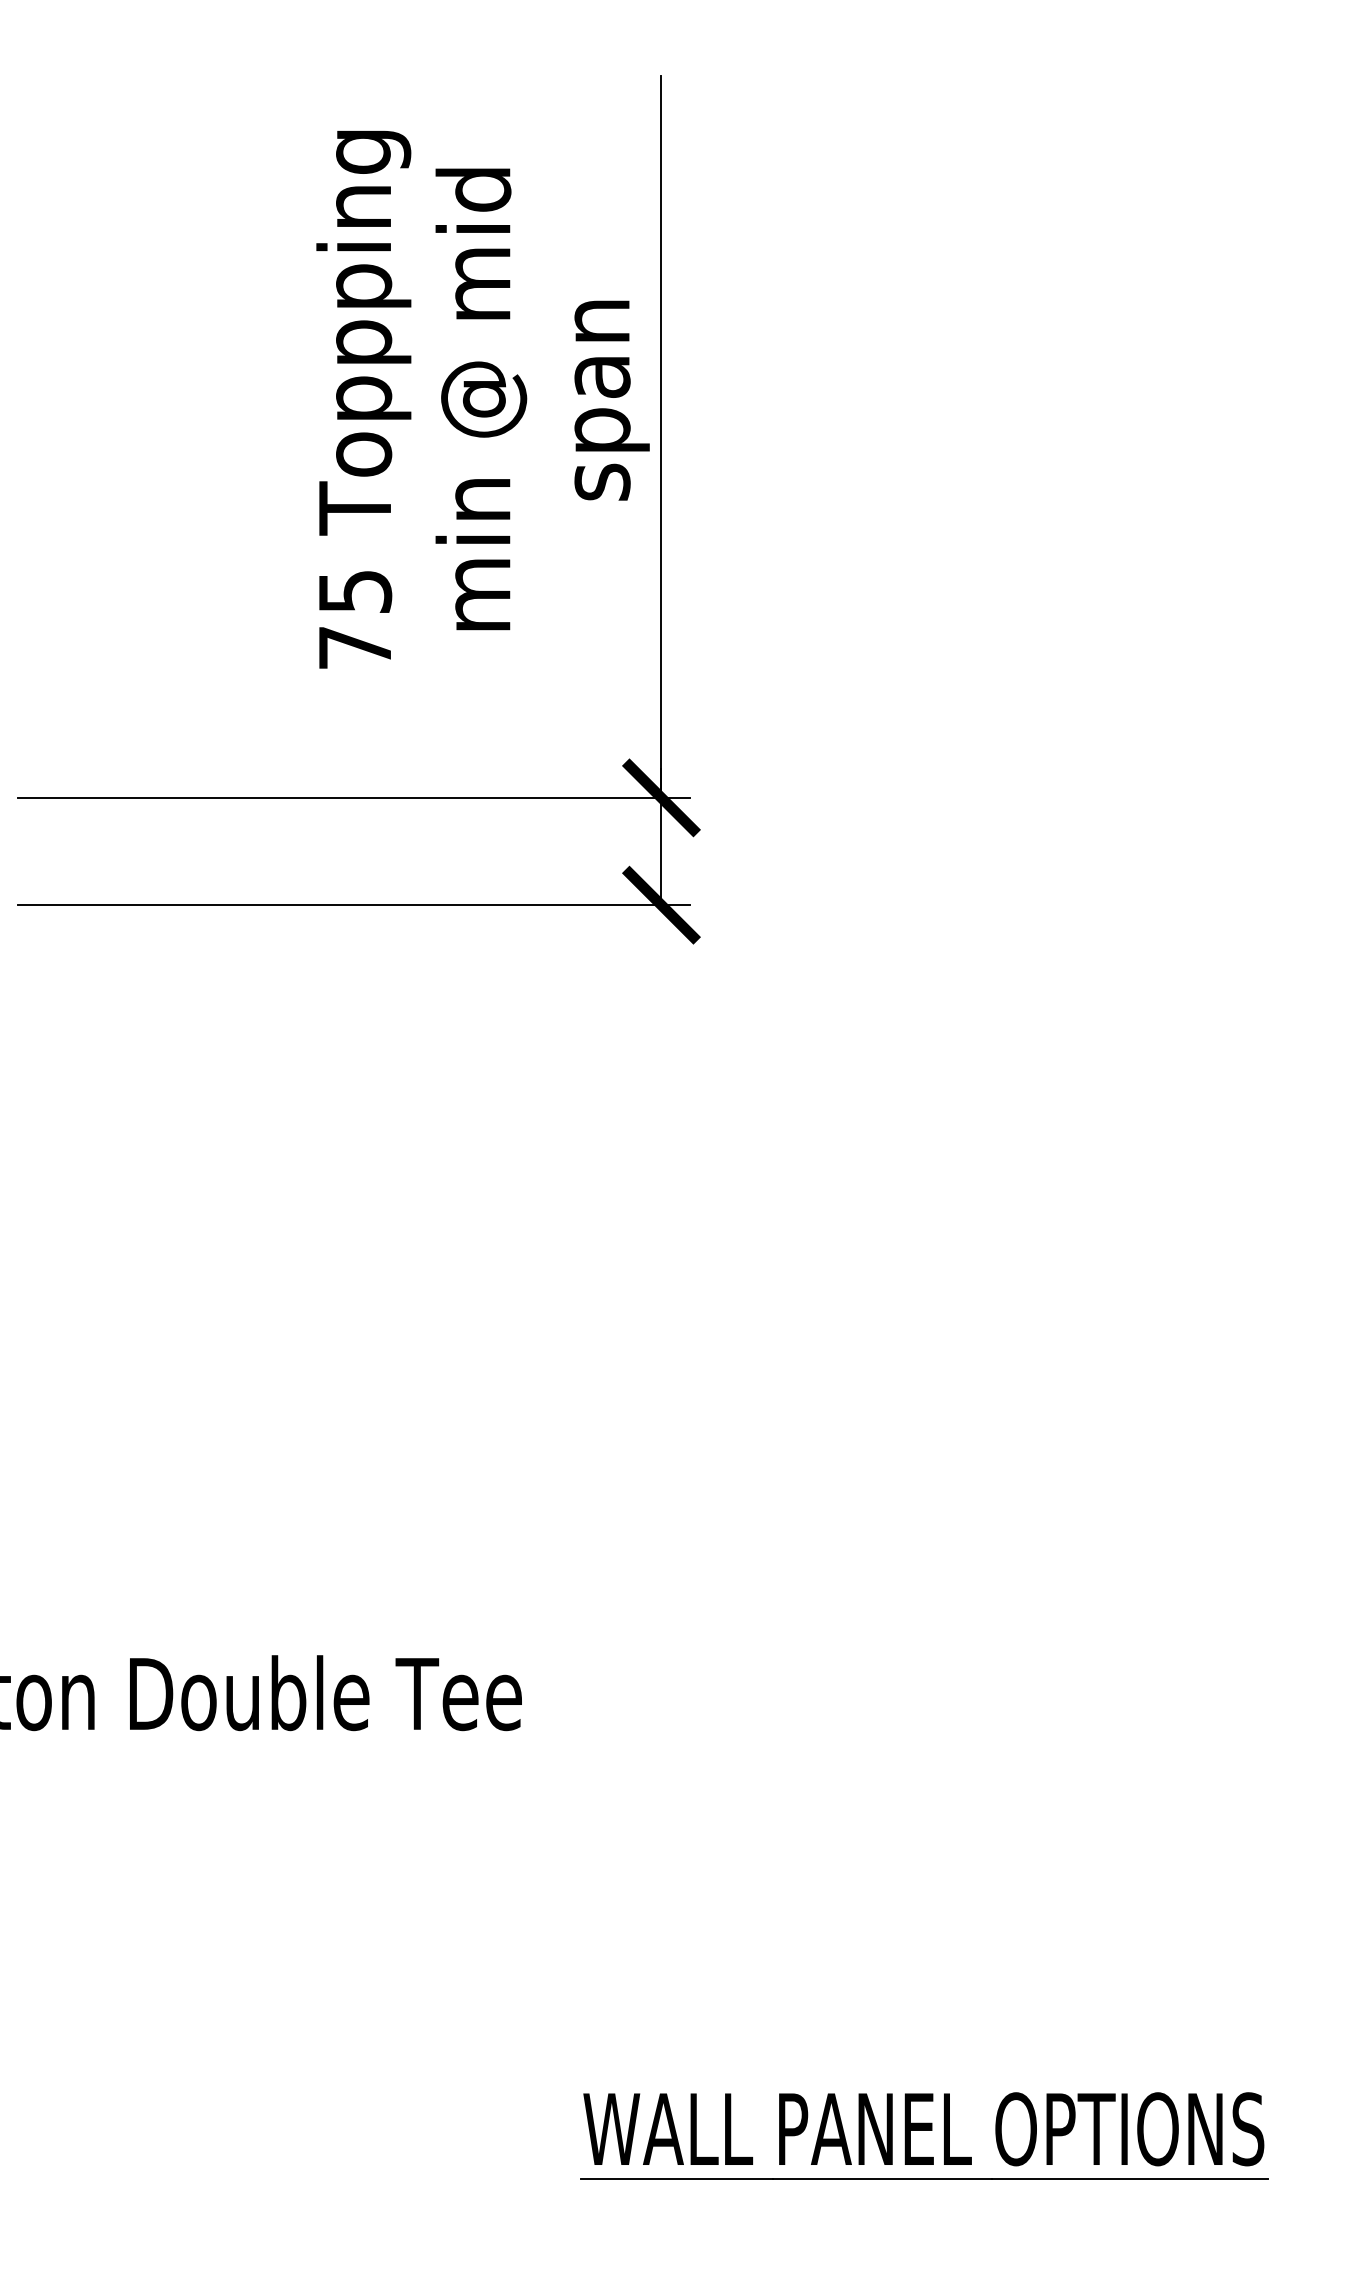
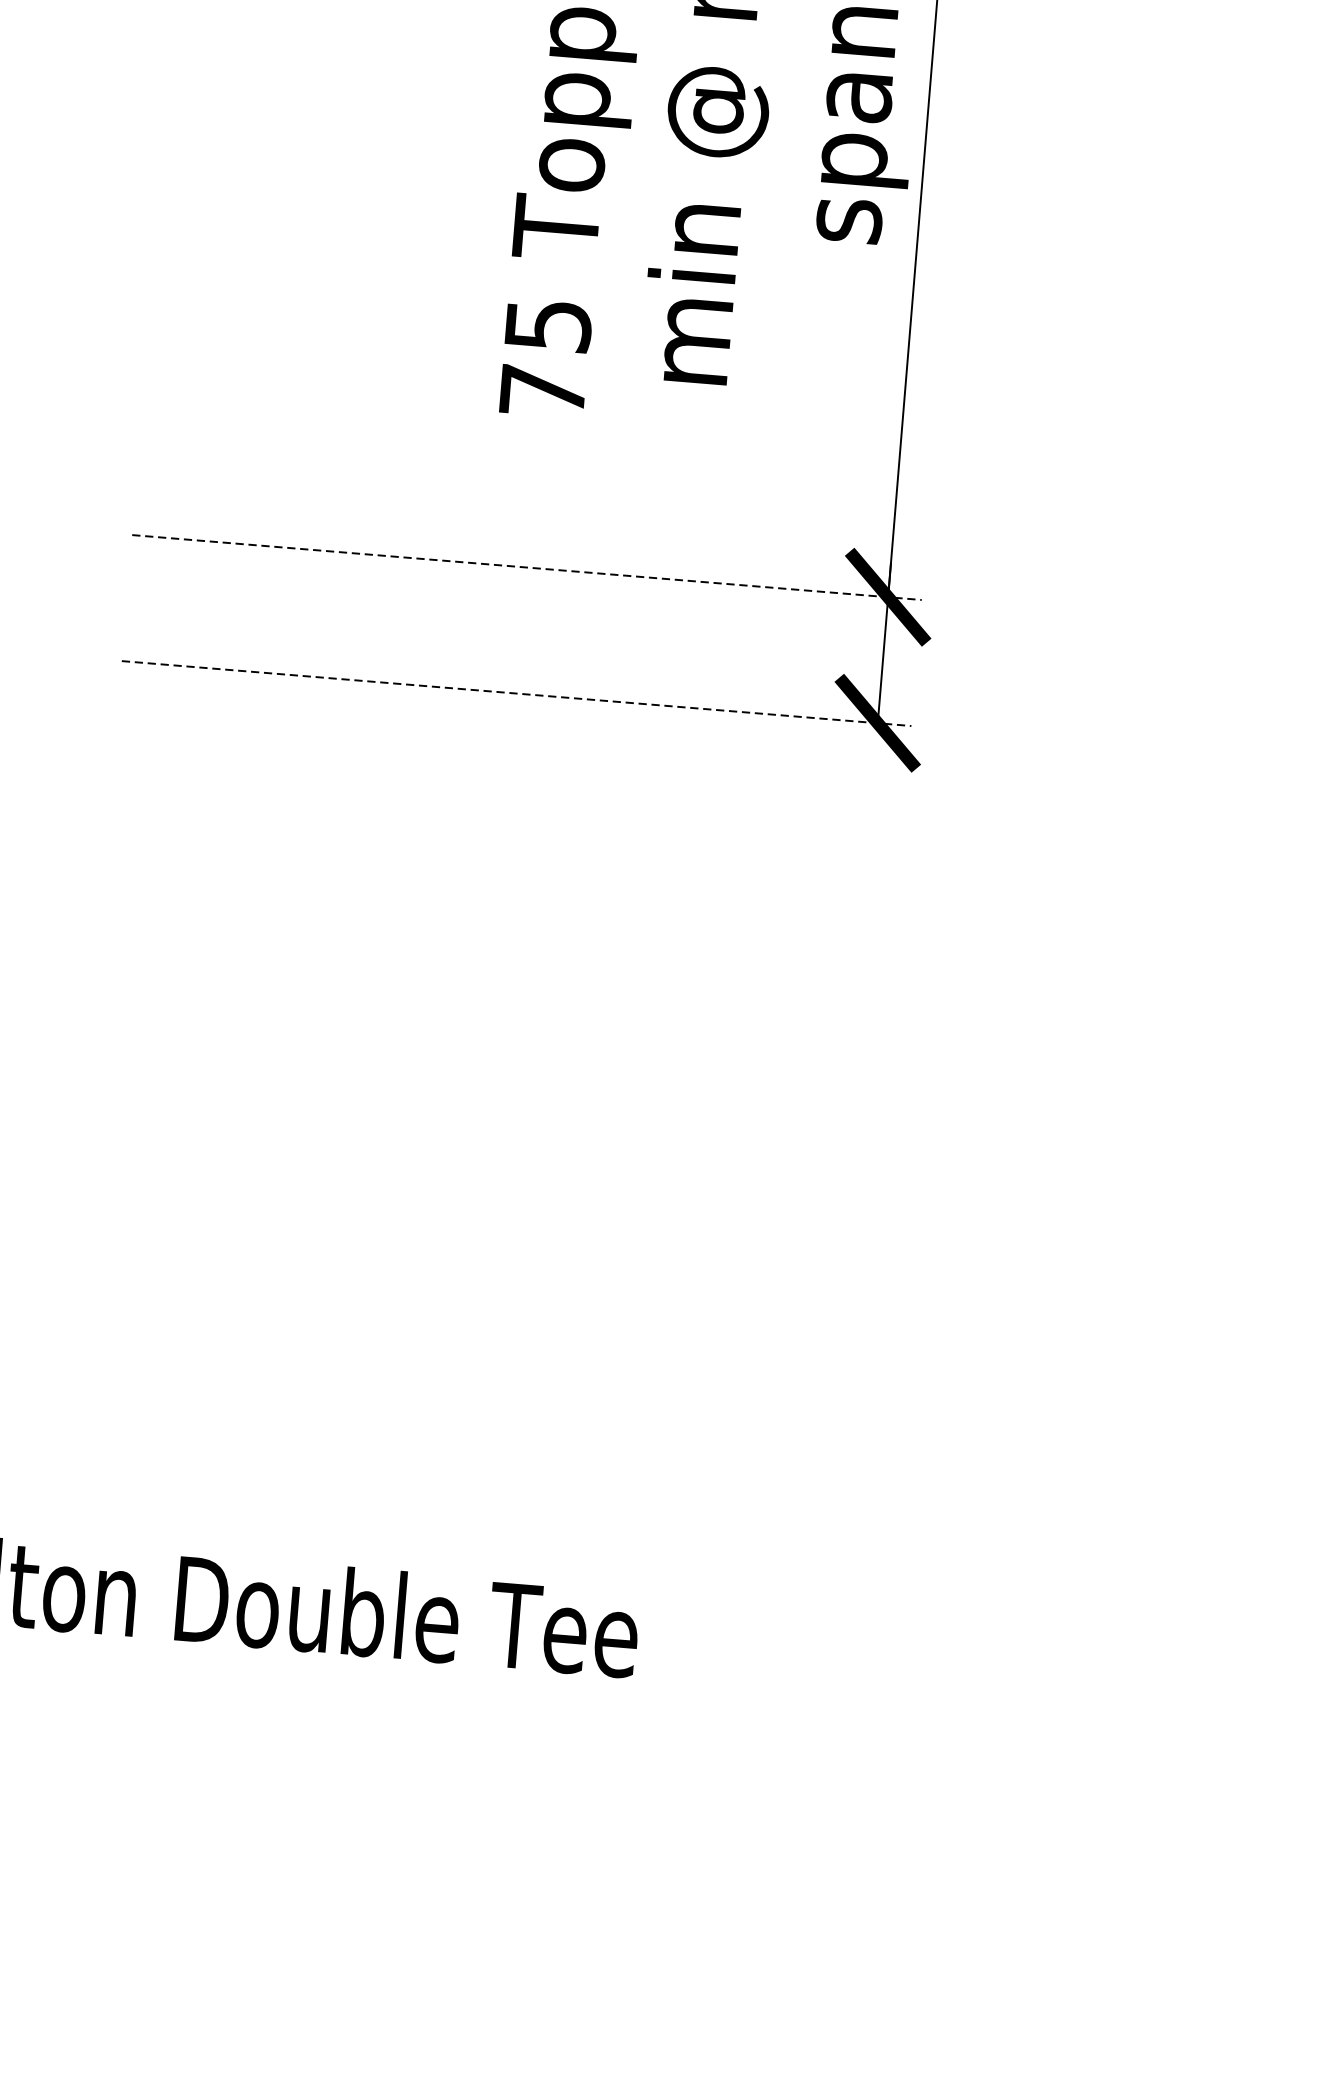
line: (354, 797) -> (527, 567), solid -> dashed
line: (354, 905) -> (517, 693), solid -> dashed

